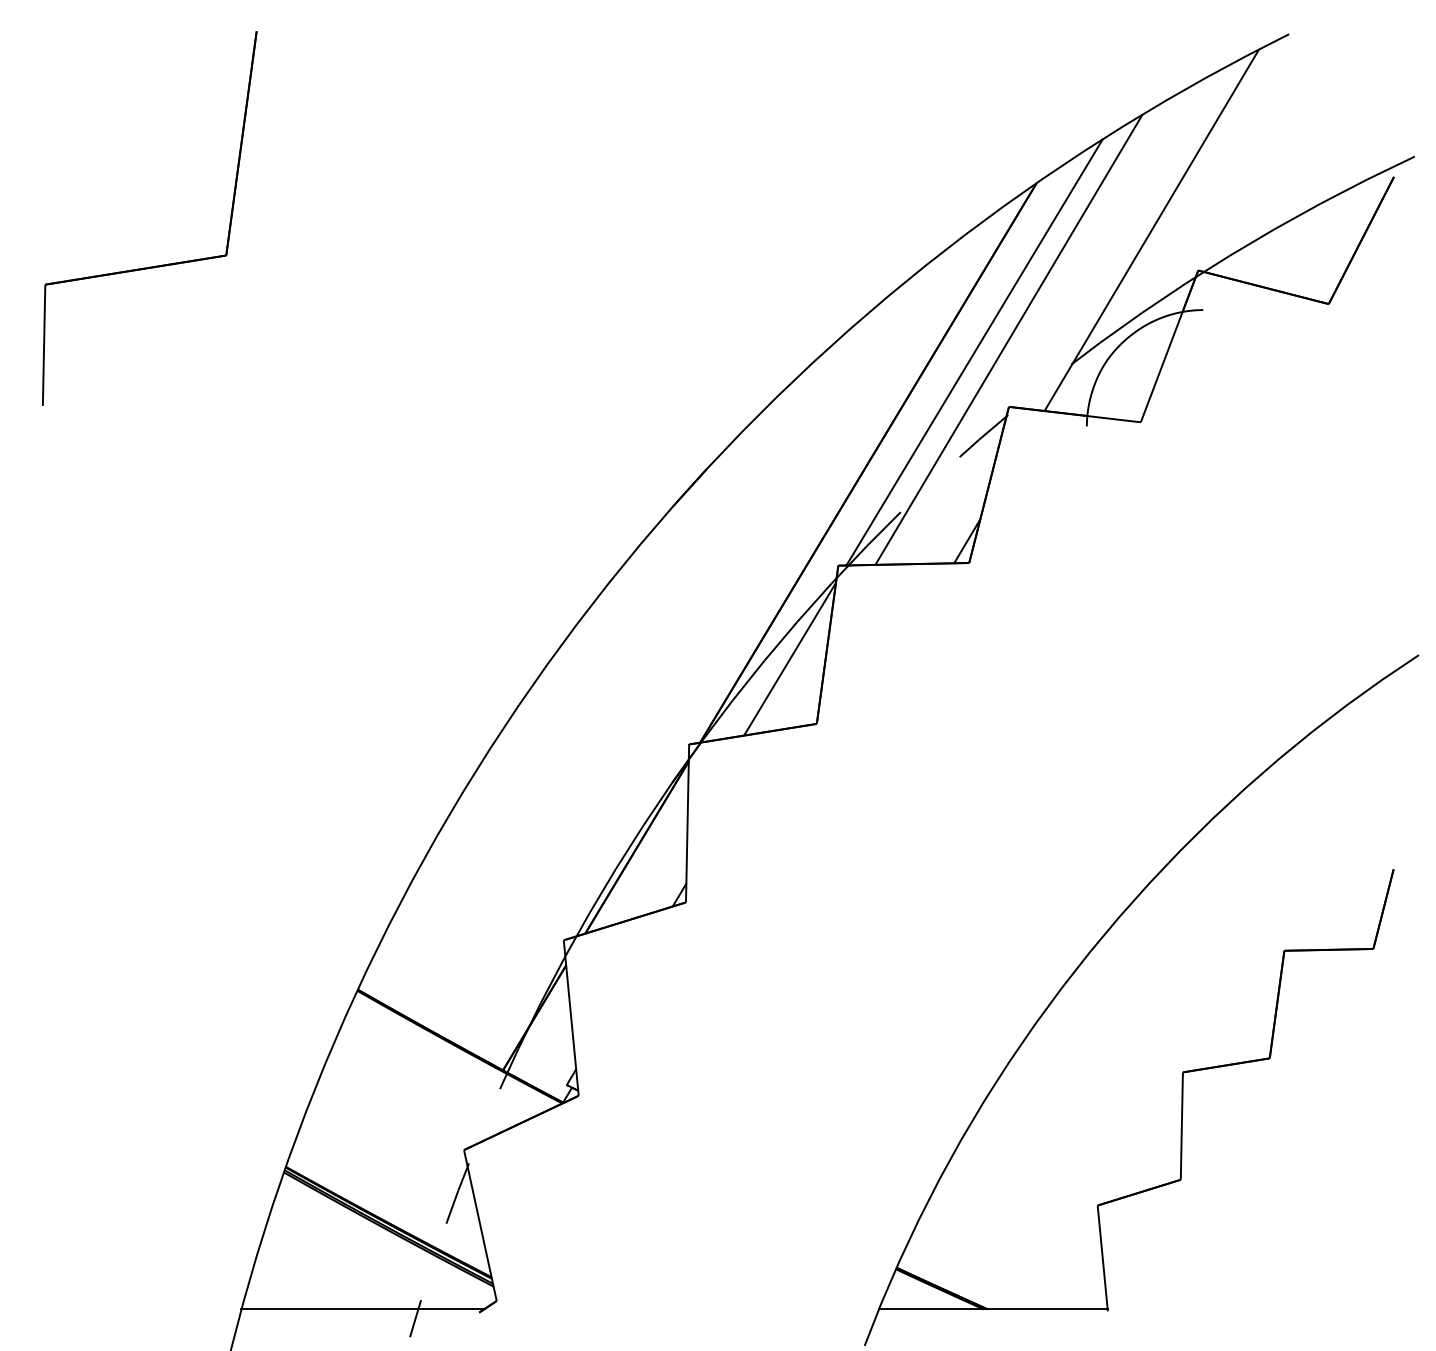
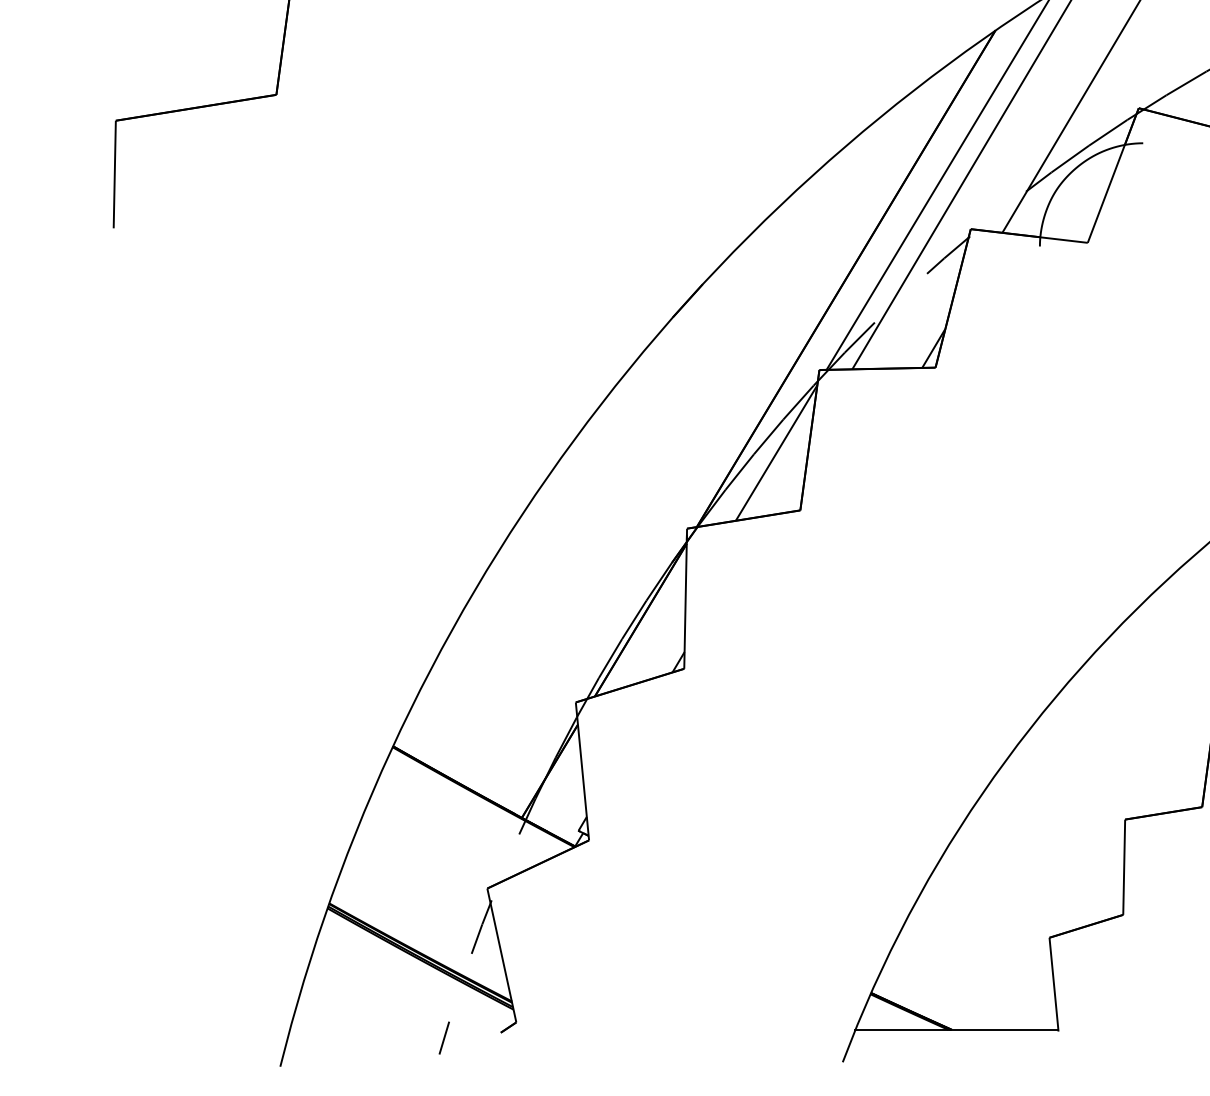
line: (362, 1309) -> (397, 1029), removed

